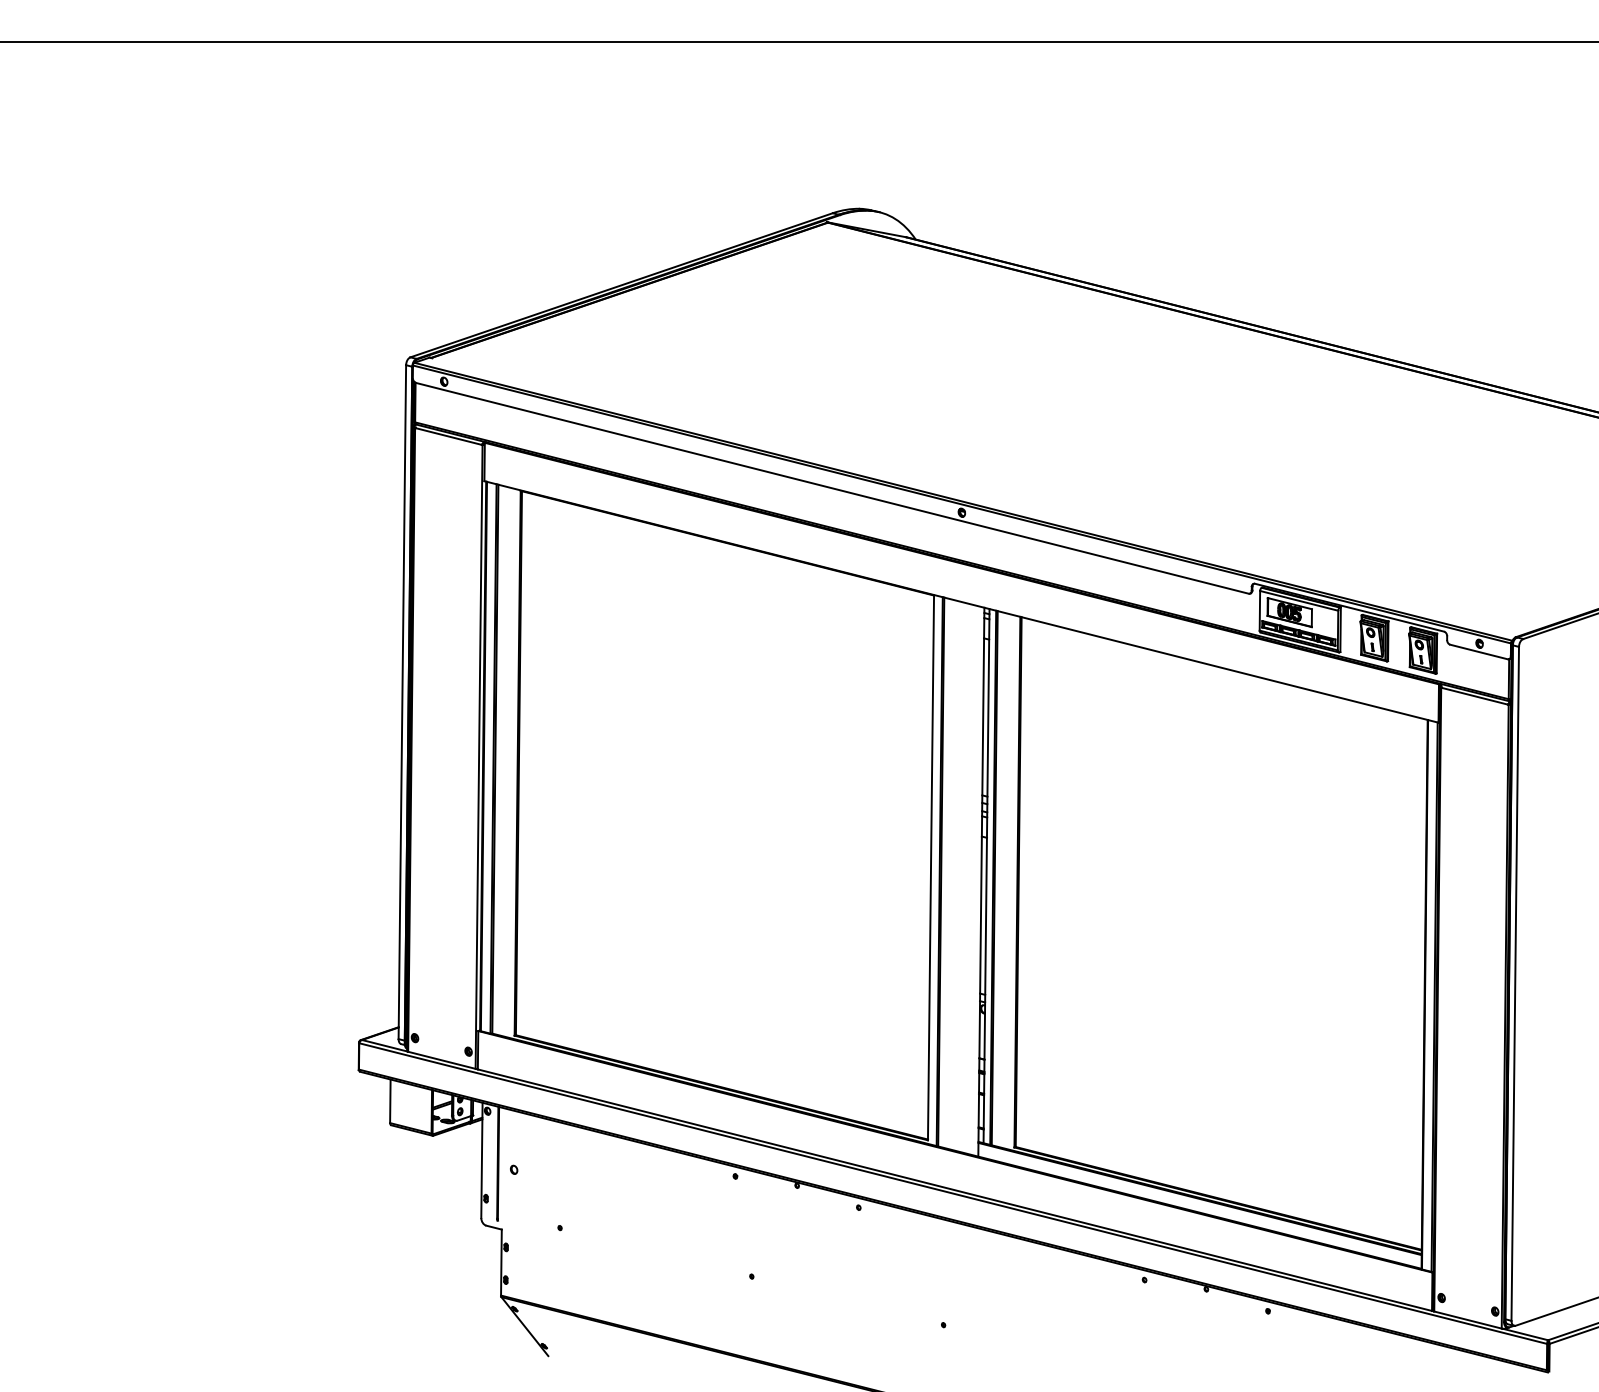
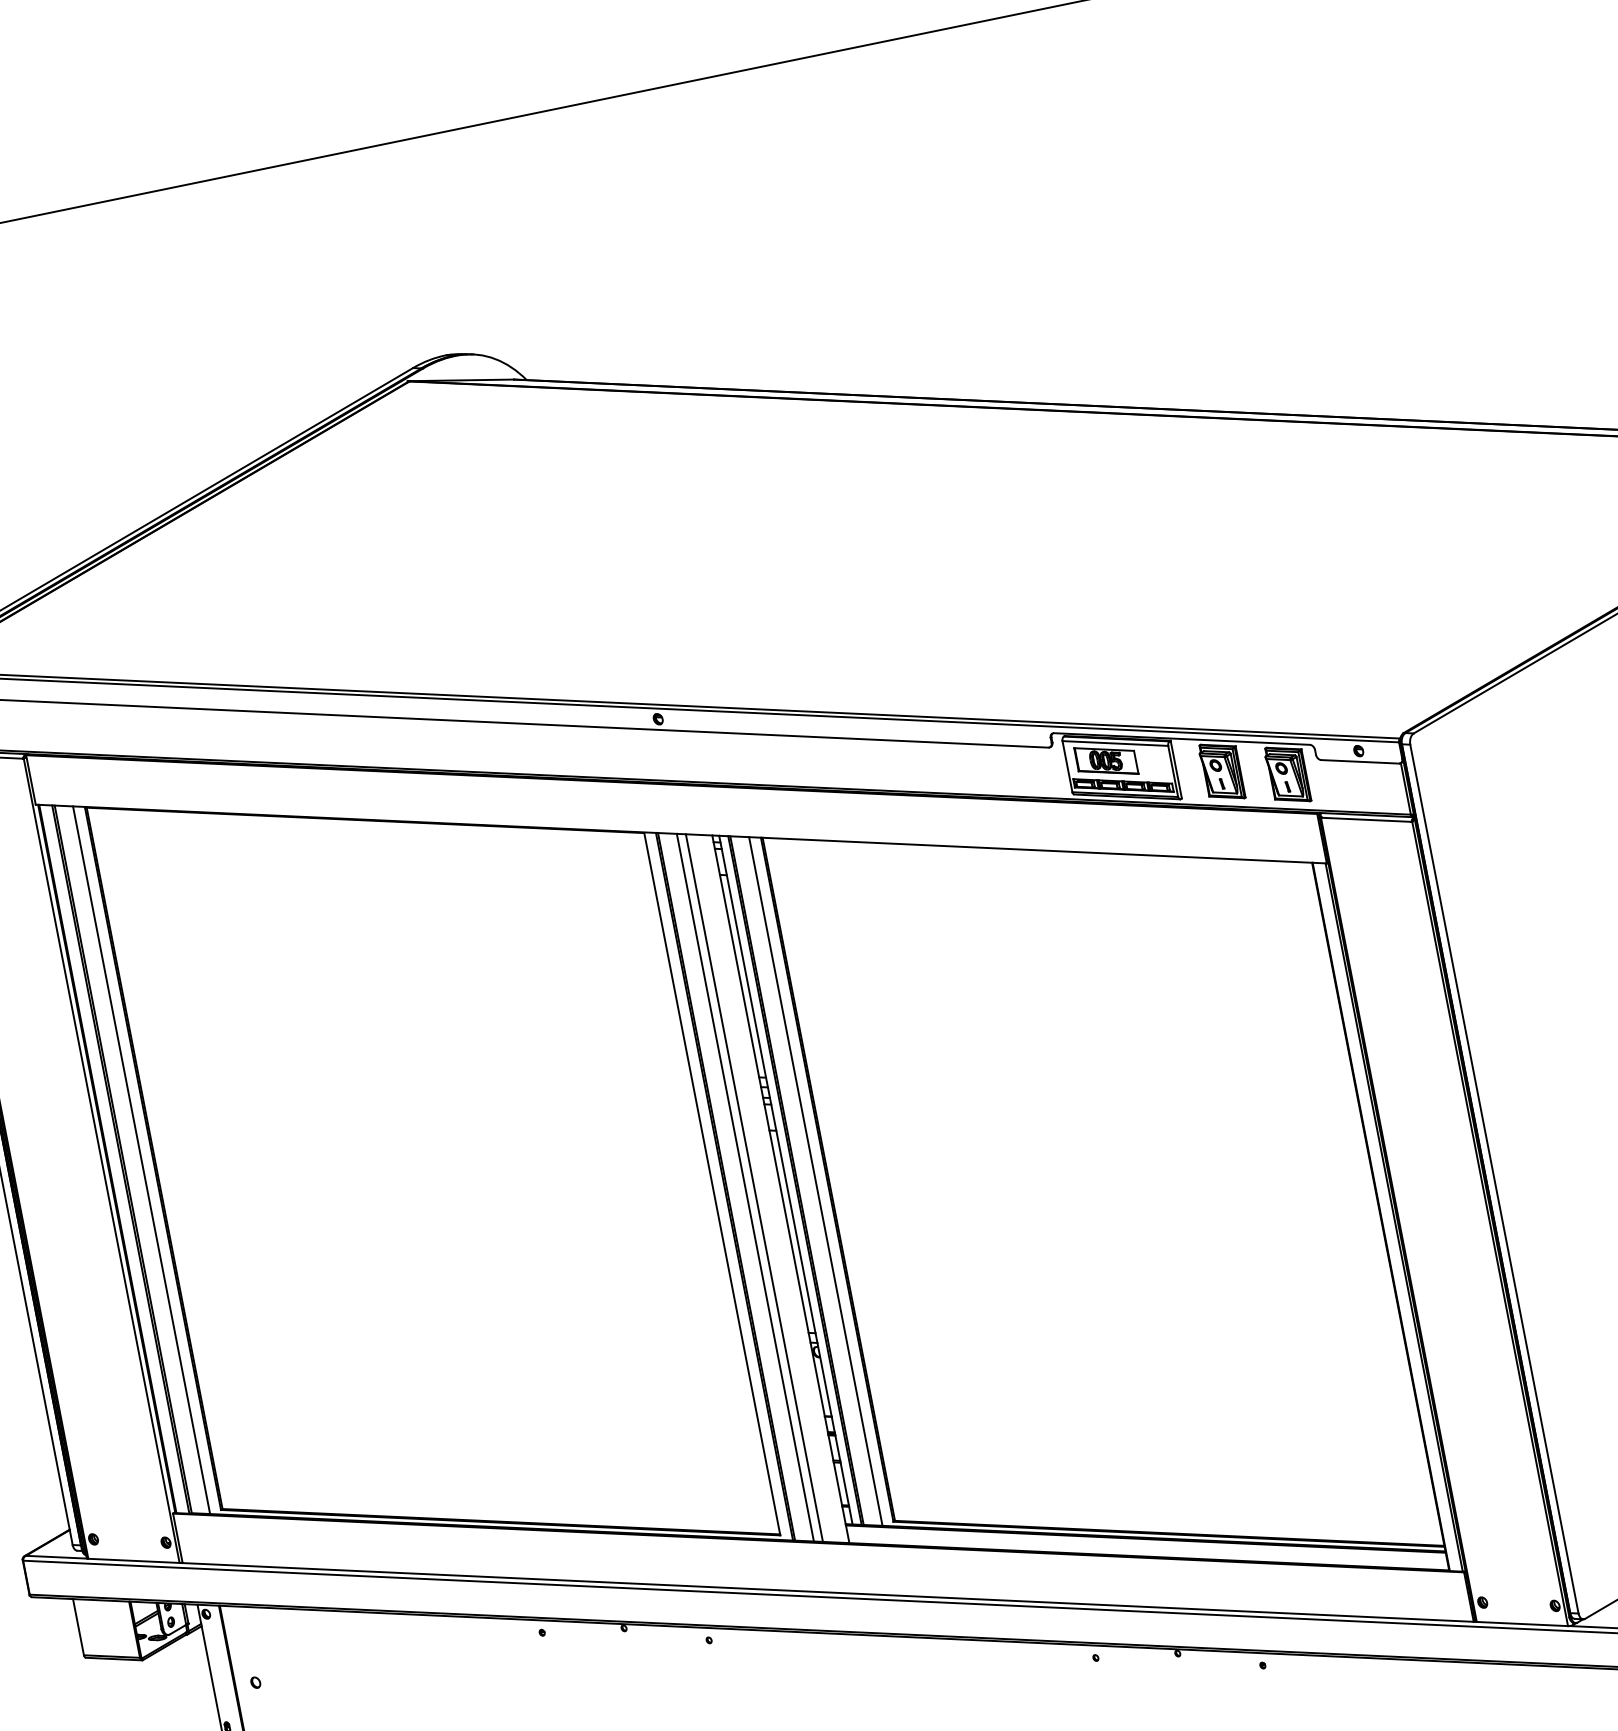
line: (508, 762) -> (141, 1160), added
line: (955, 875) -> (745, 1187), added
line: (961, 876) -> (753, 1187), added
line: (1008, 881) -> (815, 1181), added

